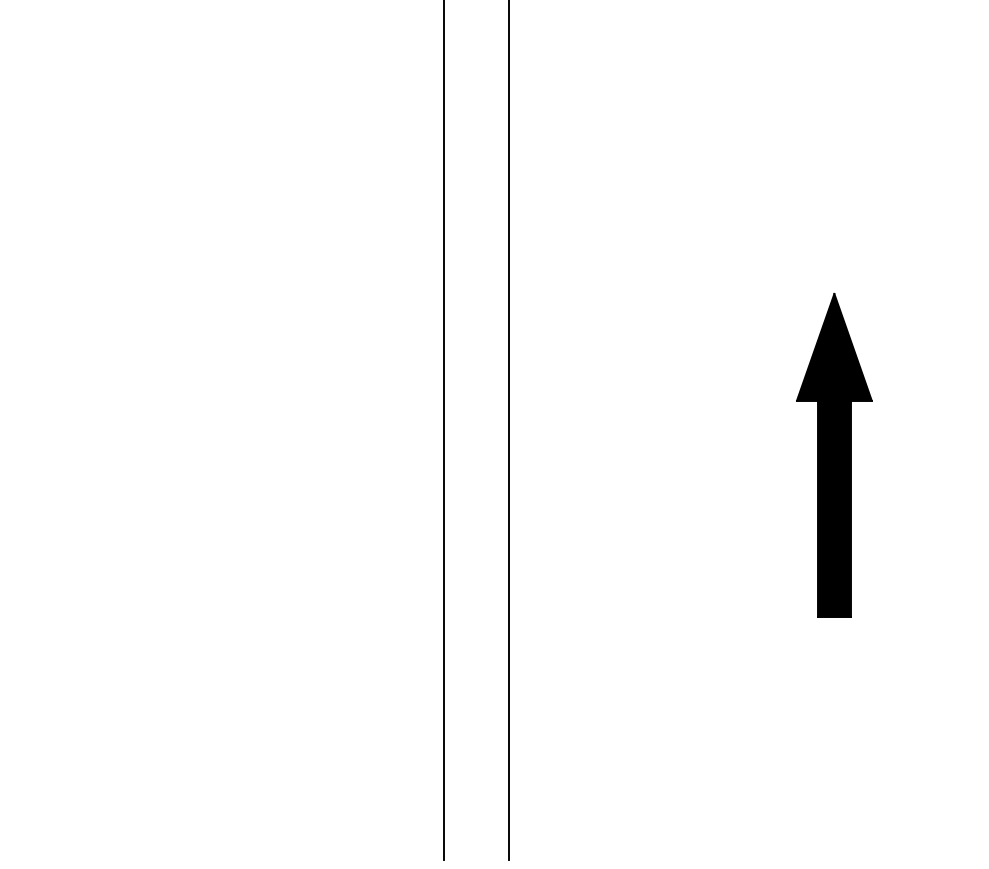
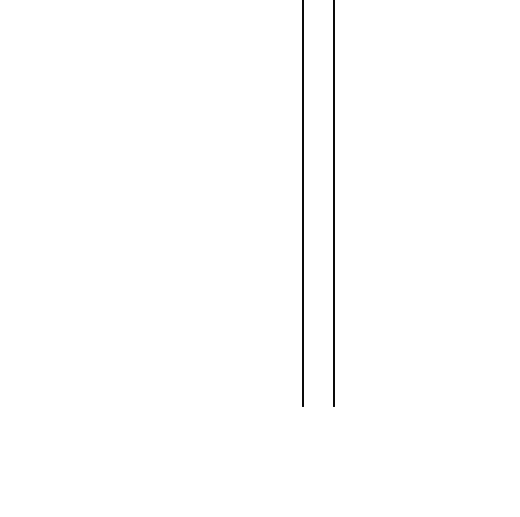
part: (834, 455) -> (487, 214), removed

